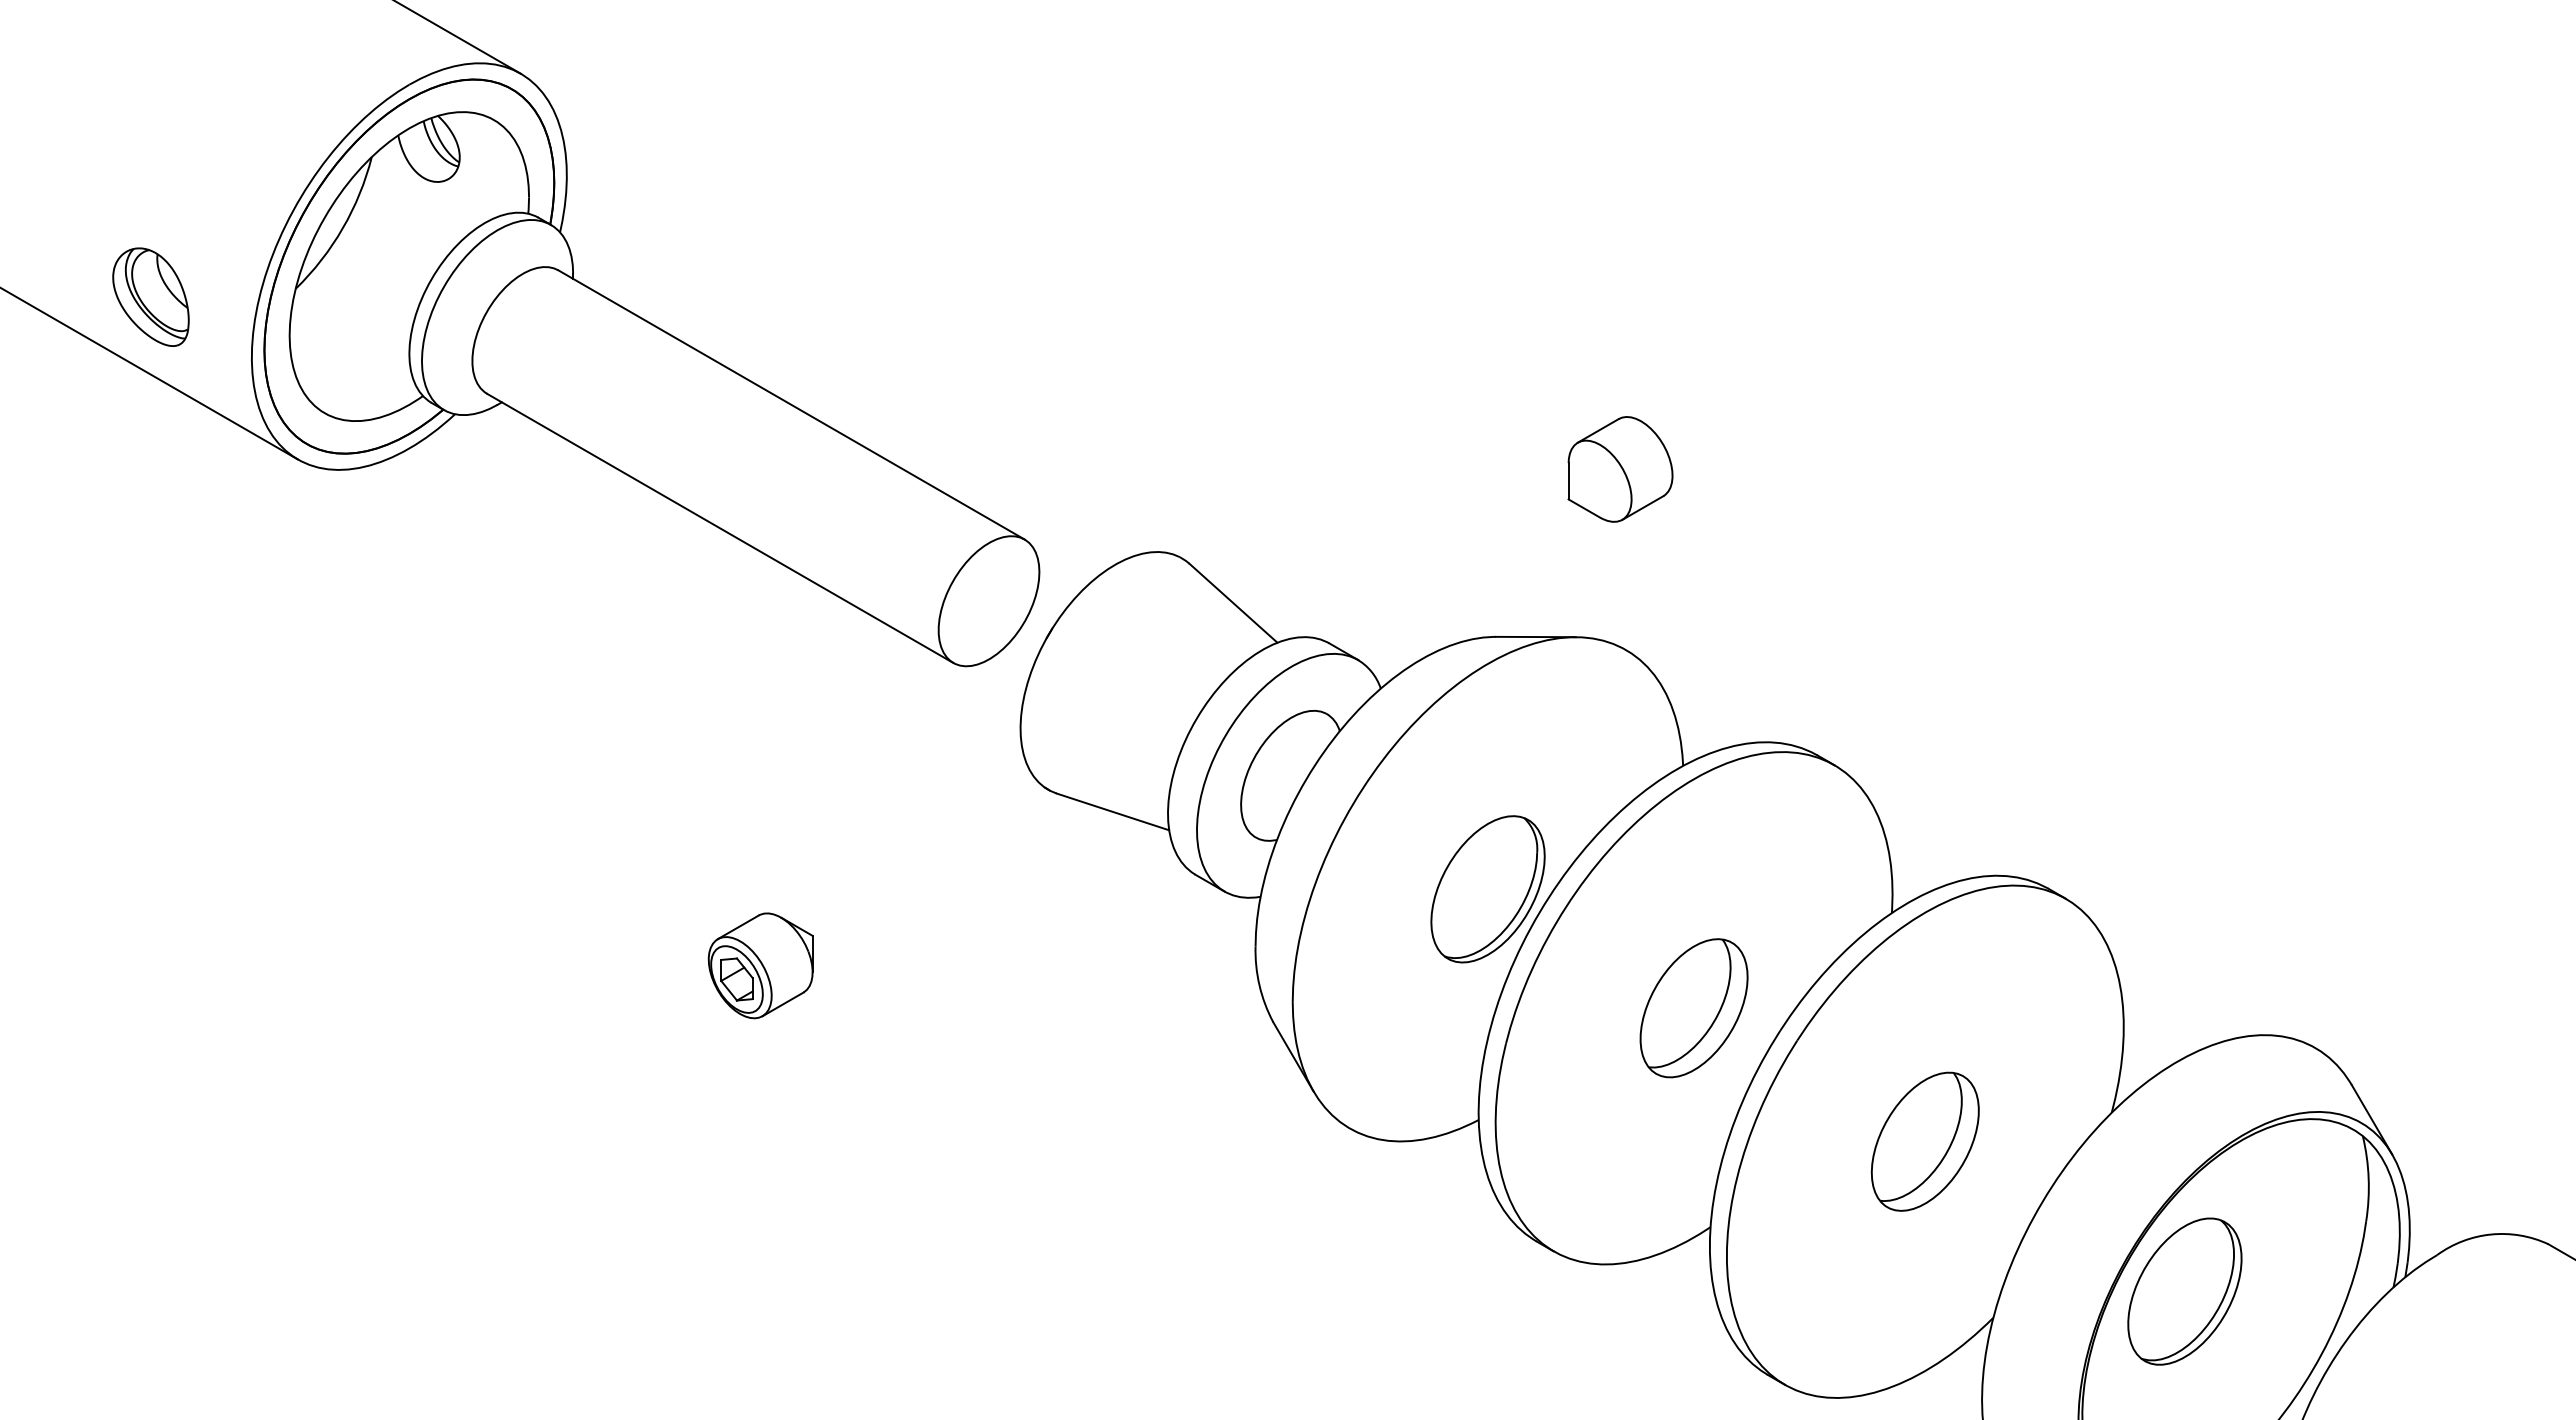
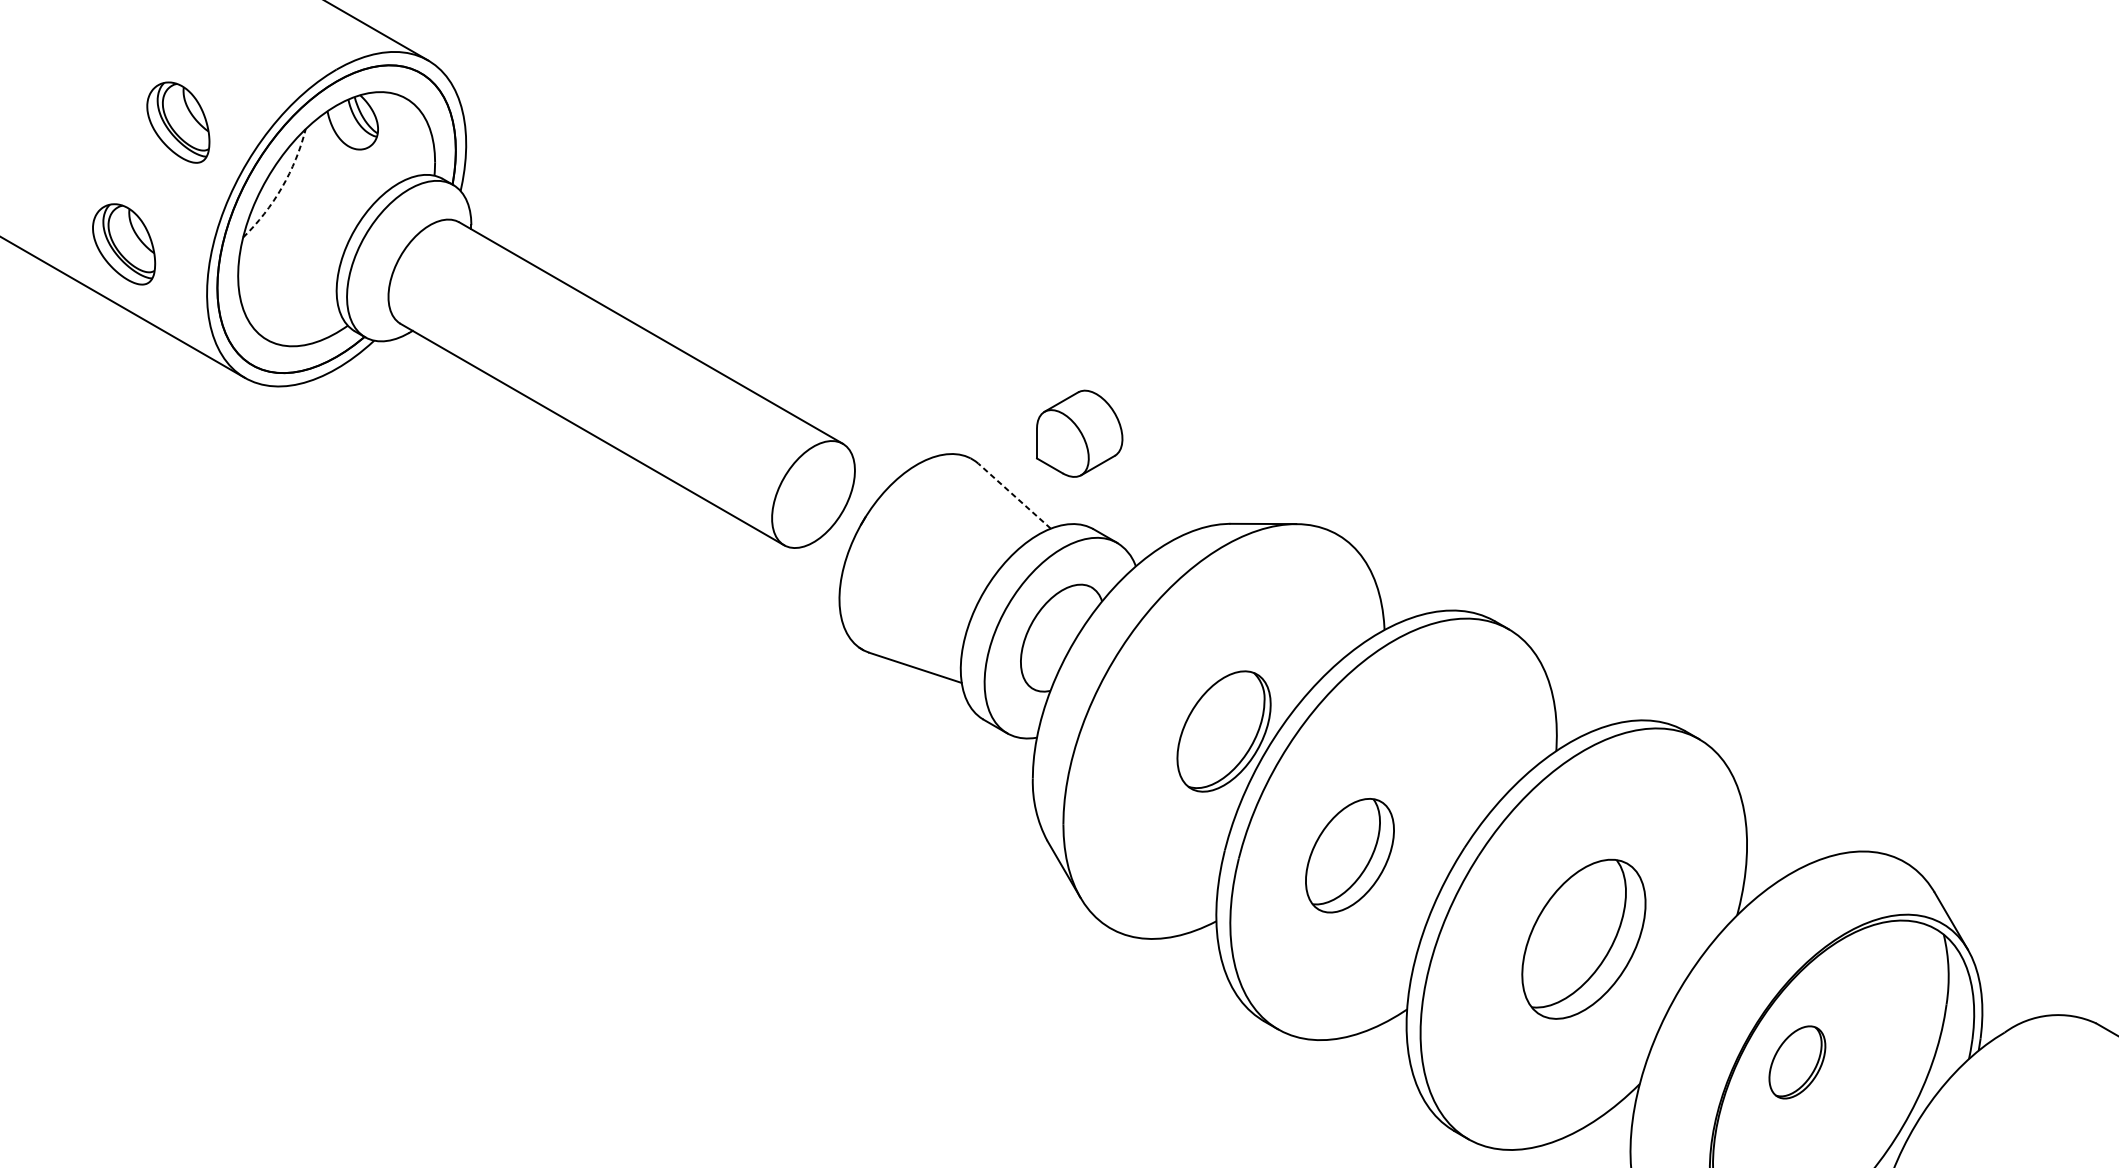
part: (216, 148) -> (177, 122), added
arc: (342, 228) -> (281, 187), solid -> dashed
part: (1620, 469) -> (1079, 433), moved
line: (1233, 602) -> (1014, 495), solid -> dashed
part: (760, 965) -> (625, 794), removed
part: (1693, 1008) -> (1349, 855), moved
part: (1924, 1141) -> (1583, 938), size x1.4
part: (2184, 1291) -> (1797, 1062), size x0.6

